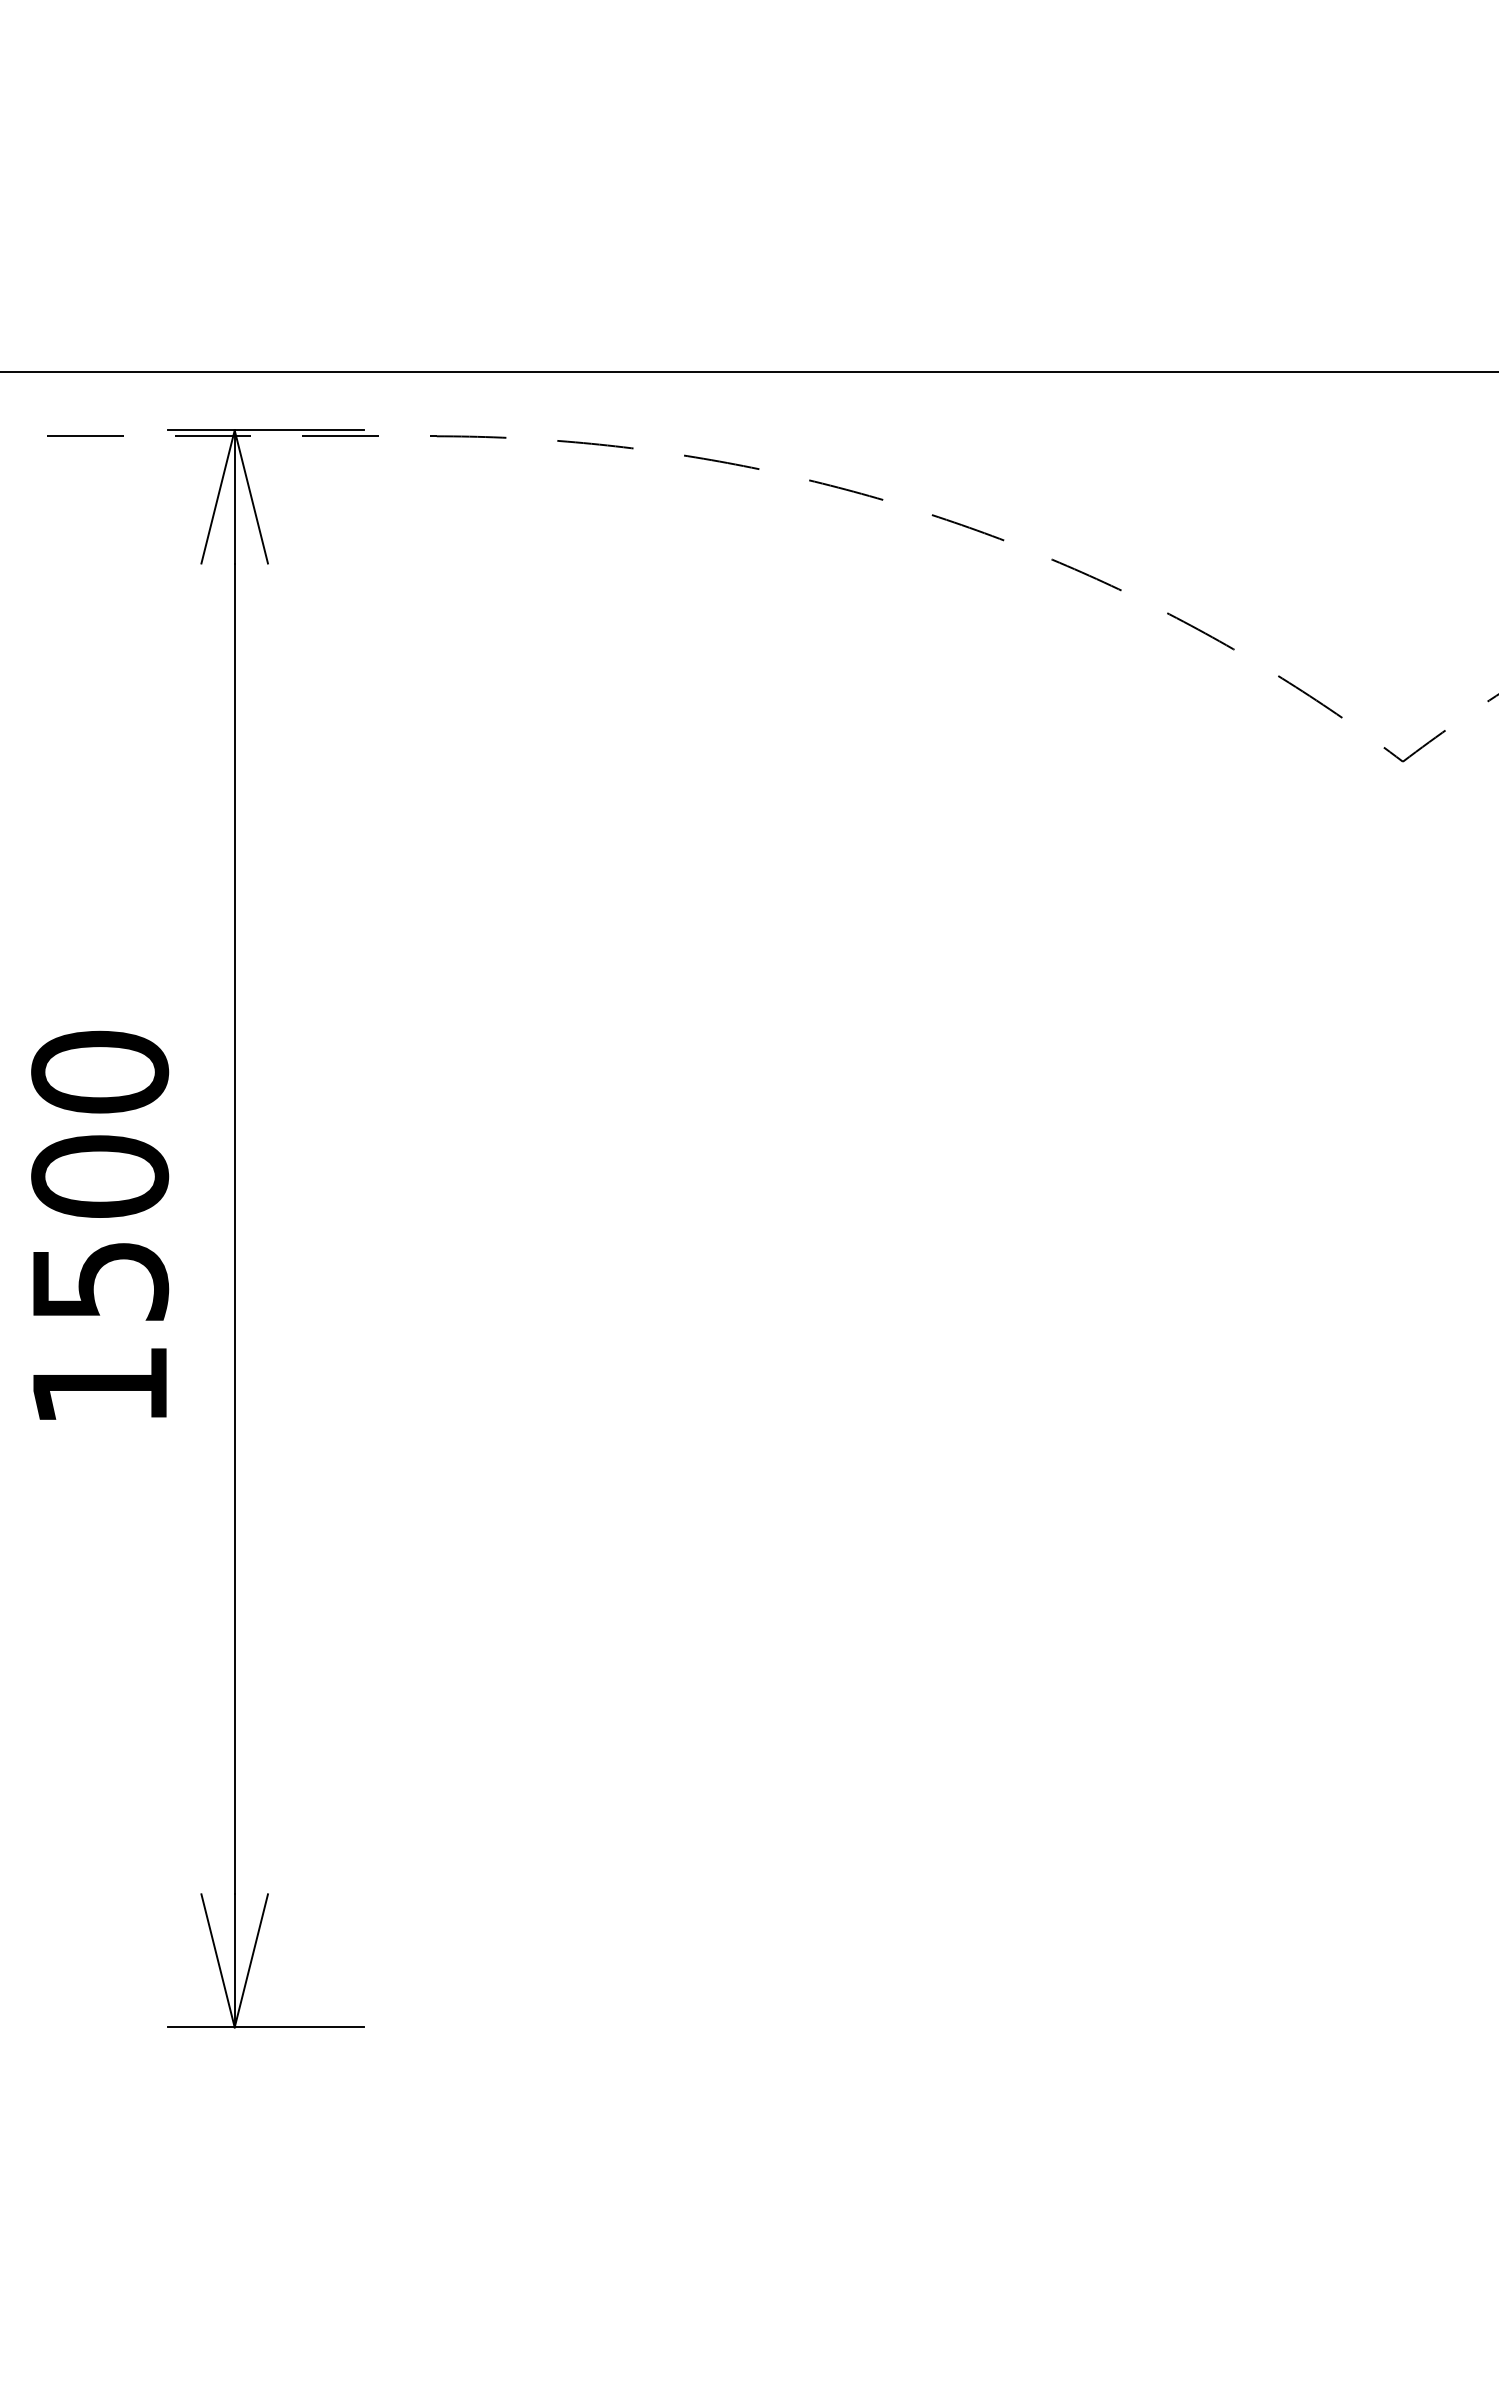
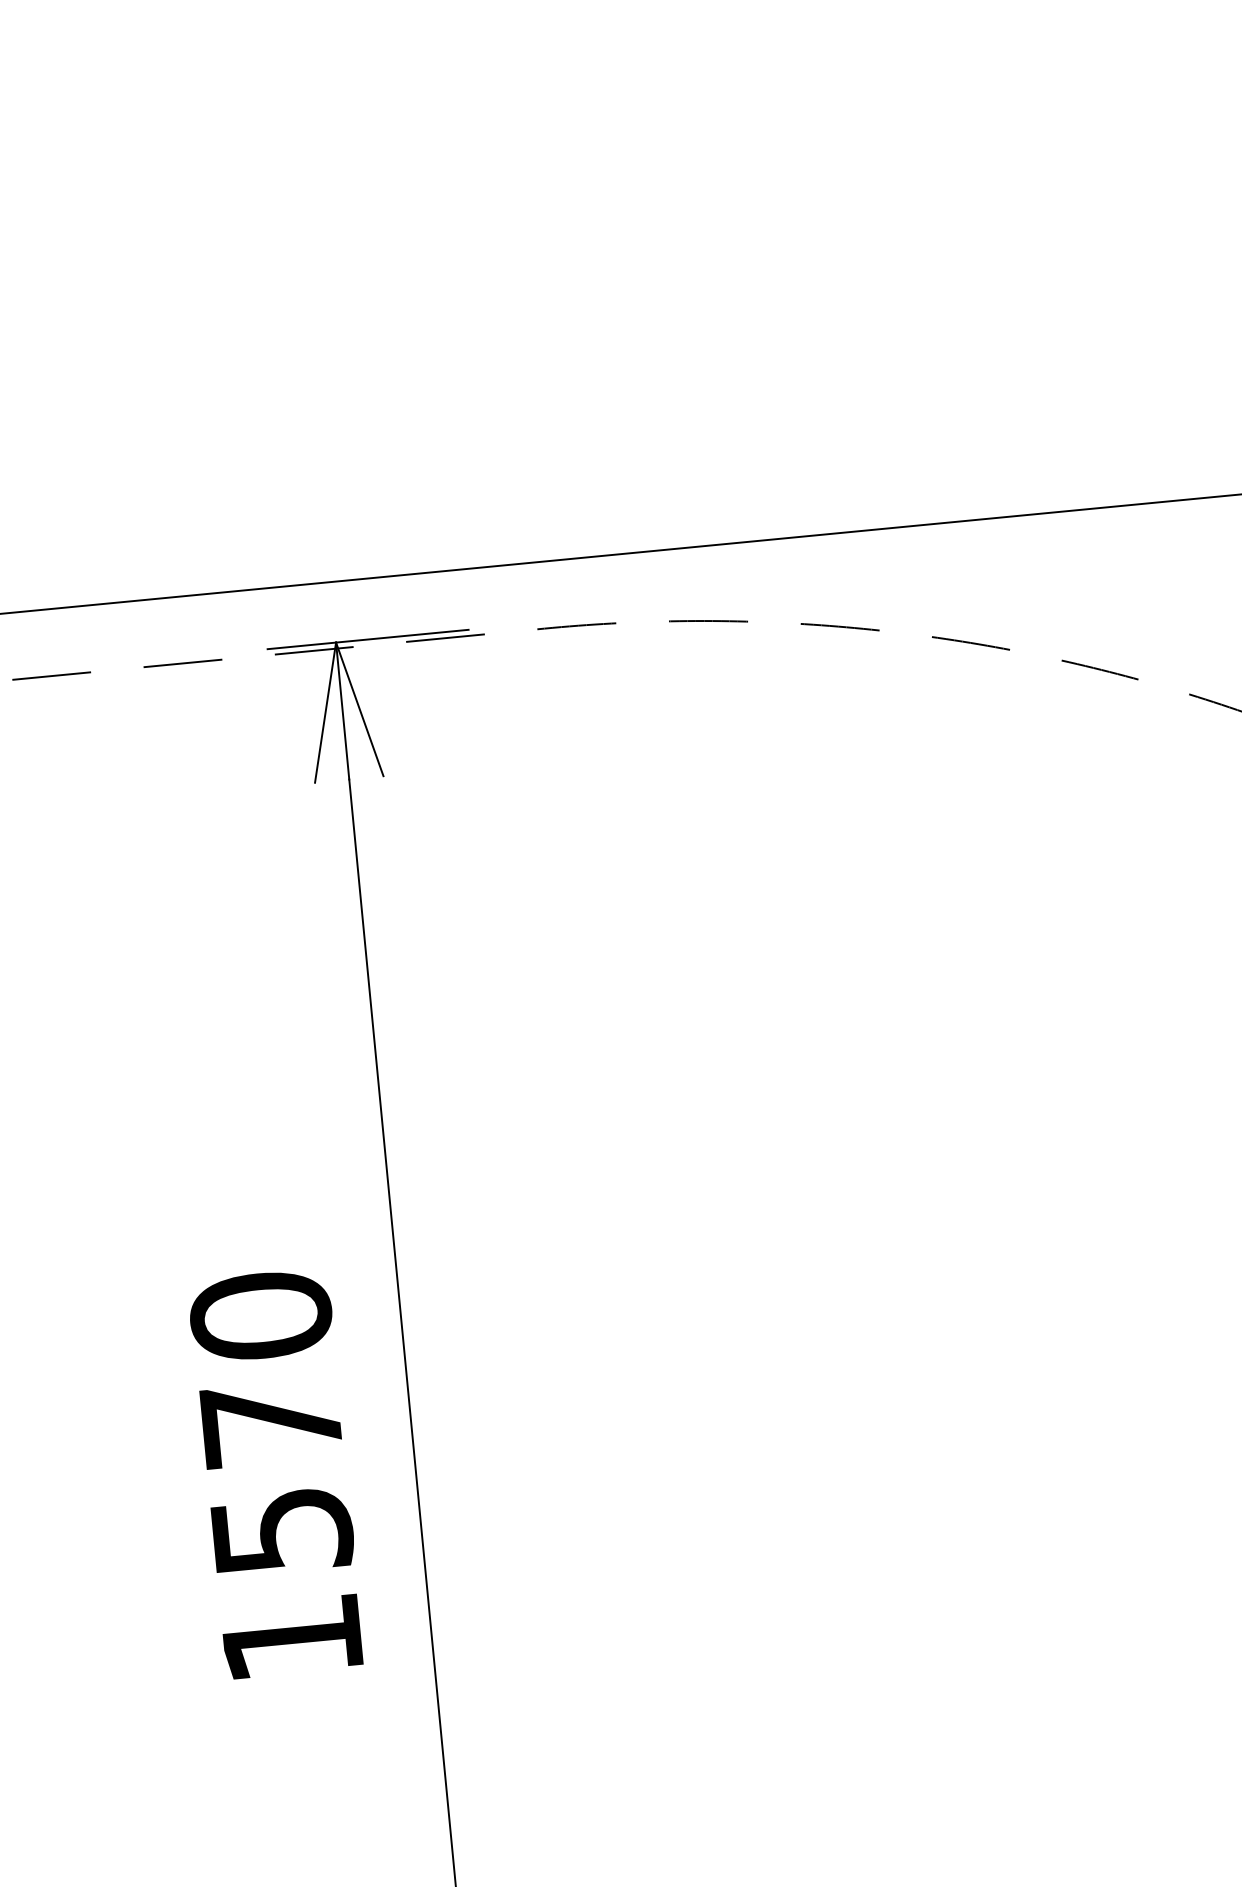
text: (100, 1176) -> (271, 1423), 1500 -> 1570

